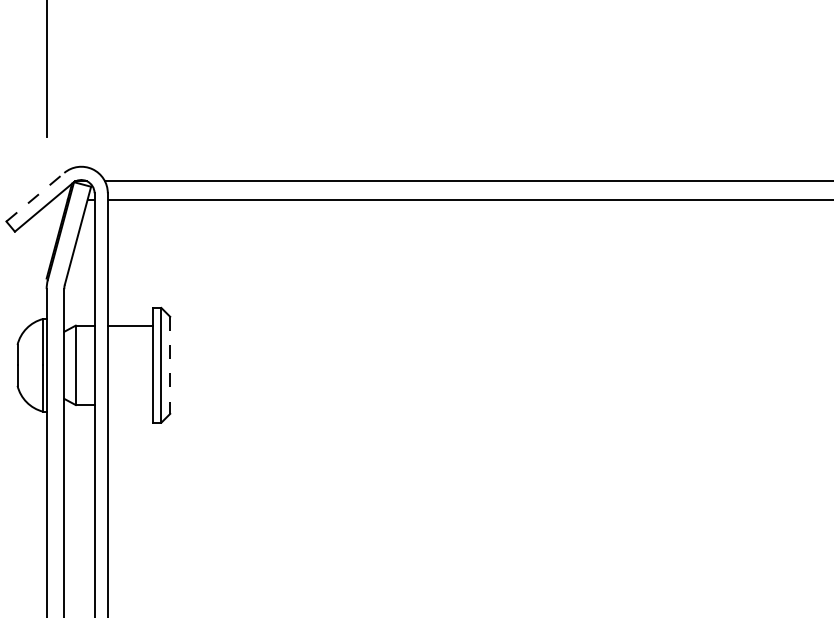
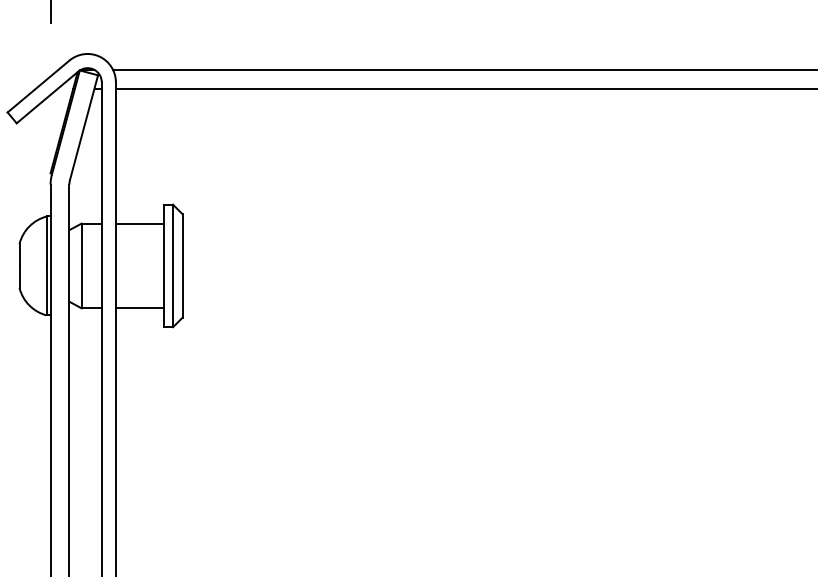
line: (35, 197) -> (38, 86), dashed -> solid
line: (170, 365) -> (182, 266), dashed -> solid
line: (129, 405) -> (139, 308), added

